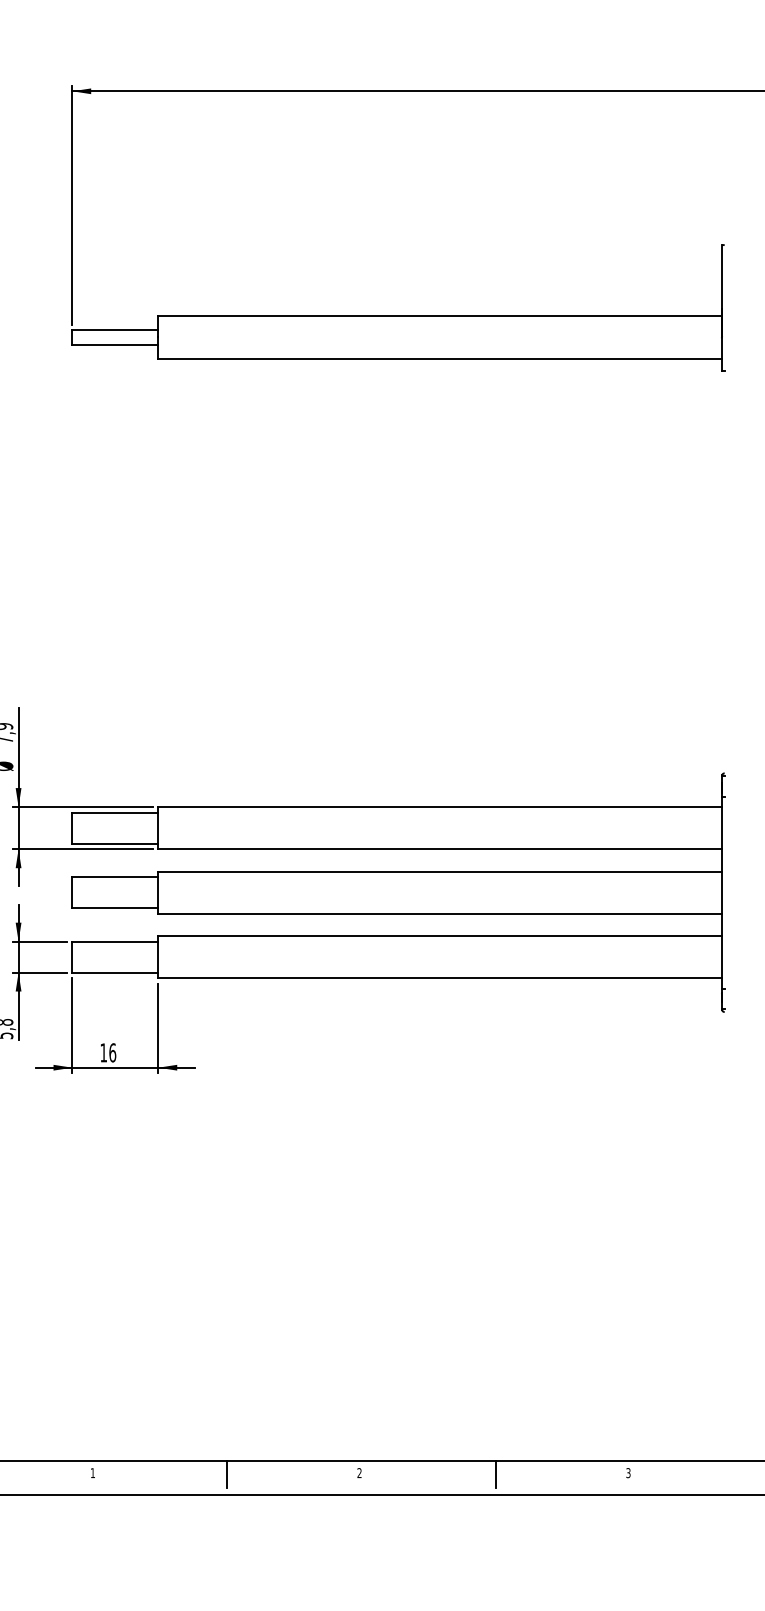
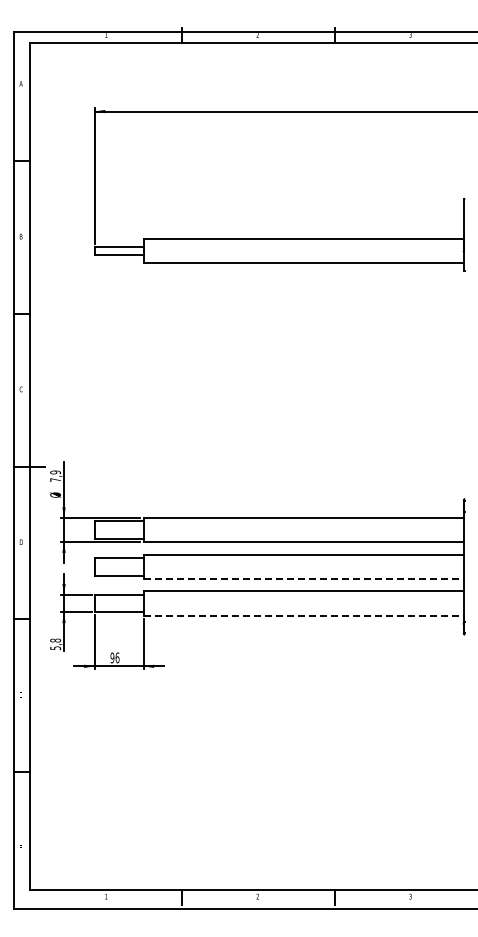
line: (441, 914) -> (304, 579), solid -> dashed
line: (441, 978) -> (304, 615), solid -> dashed
text: (103, 1052) -> (112, 657), 16 -> 96

